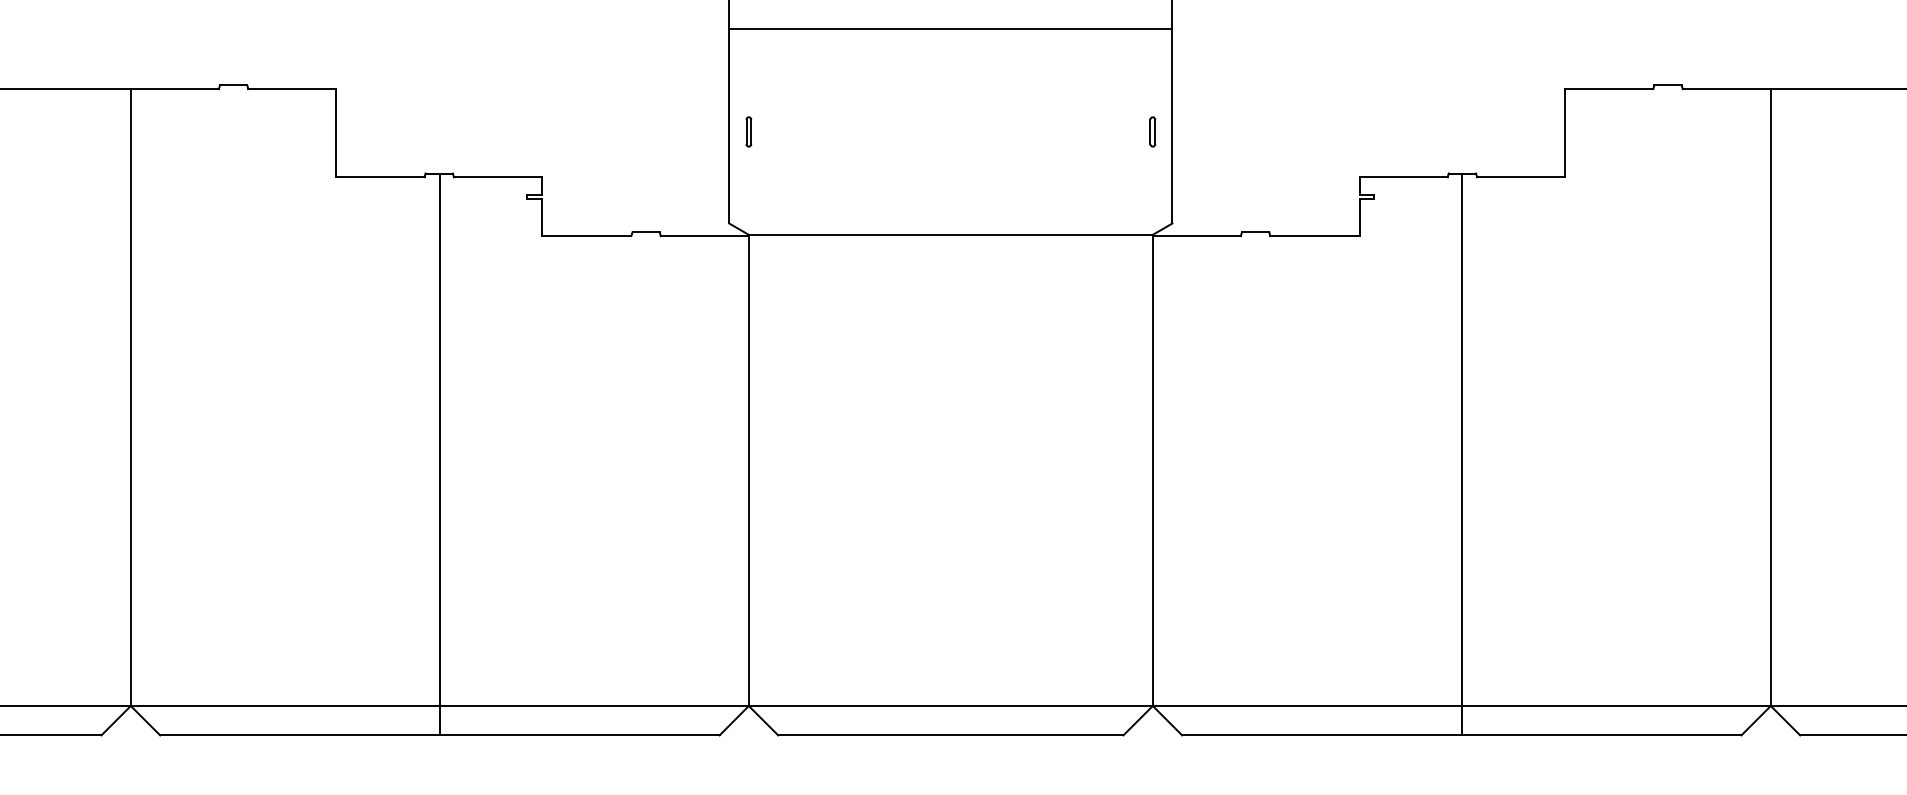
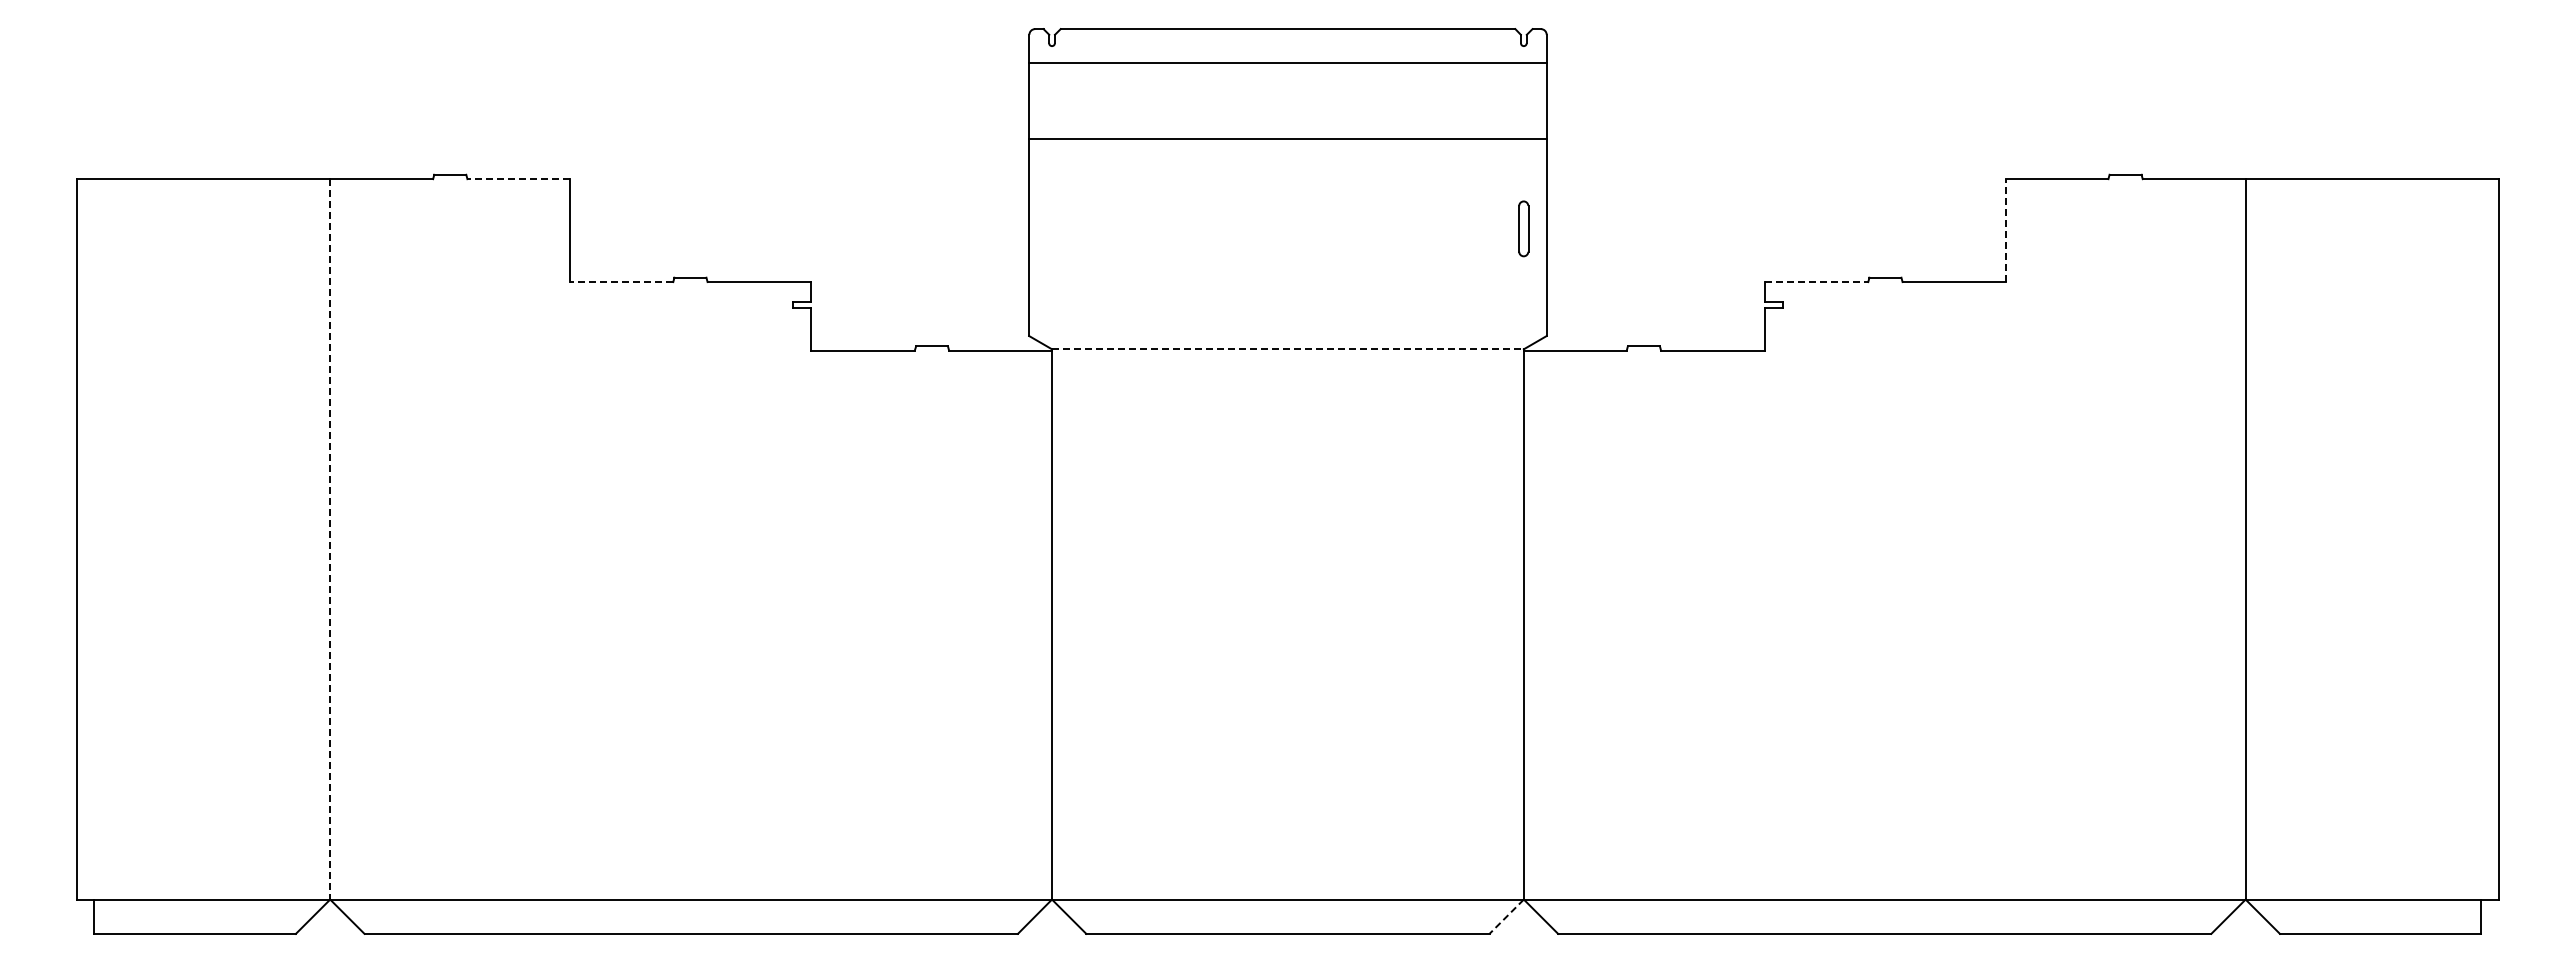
line: (950, 29) -> (1287, 139), moved
line: (292, 89) -> (518, 179), solid -> dashed
part: (748, 132) -> (1051, 229), removed
part: (1152, 132) -> (1523, 229), size x1.6
line: (1565, 133) -> (2005, 230), solid -> dashed
line: (380, 177) -> (621, 282), solid -> dashed
line: (1404, 177) -> (1817, 282), solid -> dashed
line: (950, 235) -> (1287, 349), solid -> dashed
line: (131, 397) -> (330, 539), solid -> dashed
line: (440, 454) -> (691, 605), removed
line: (1461, 454) -> (1884, 605), removed
line: (1137, 721) -> (1506, 917), solid -> dashed

